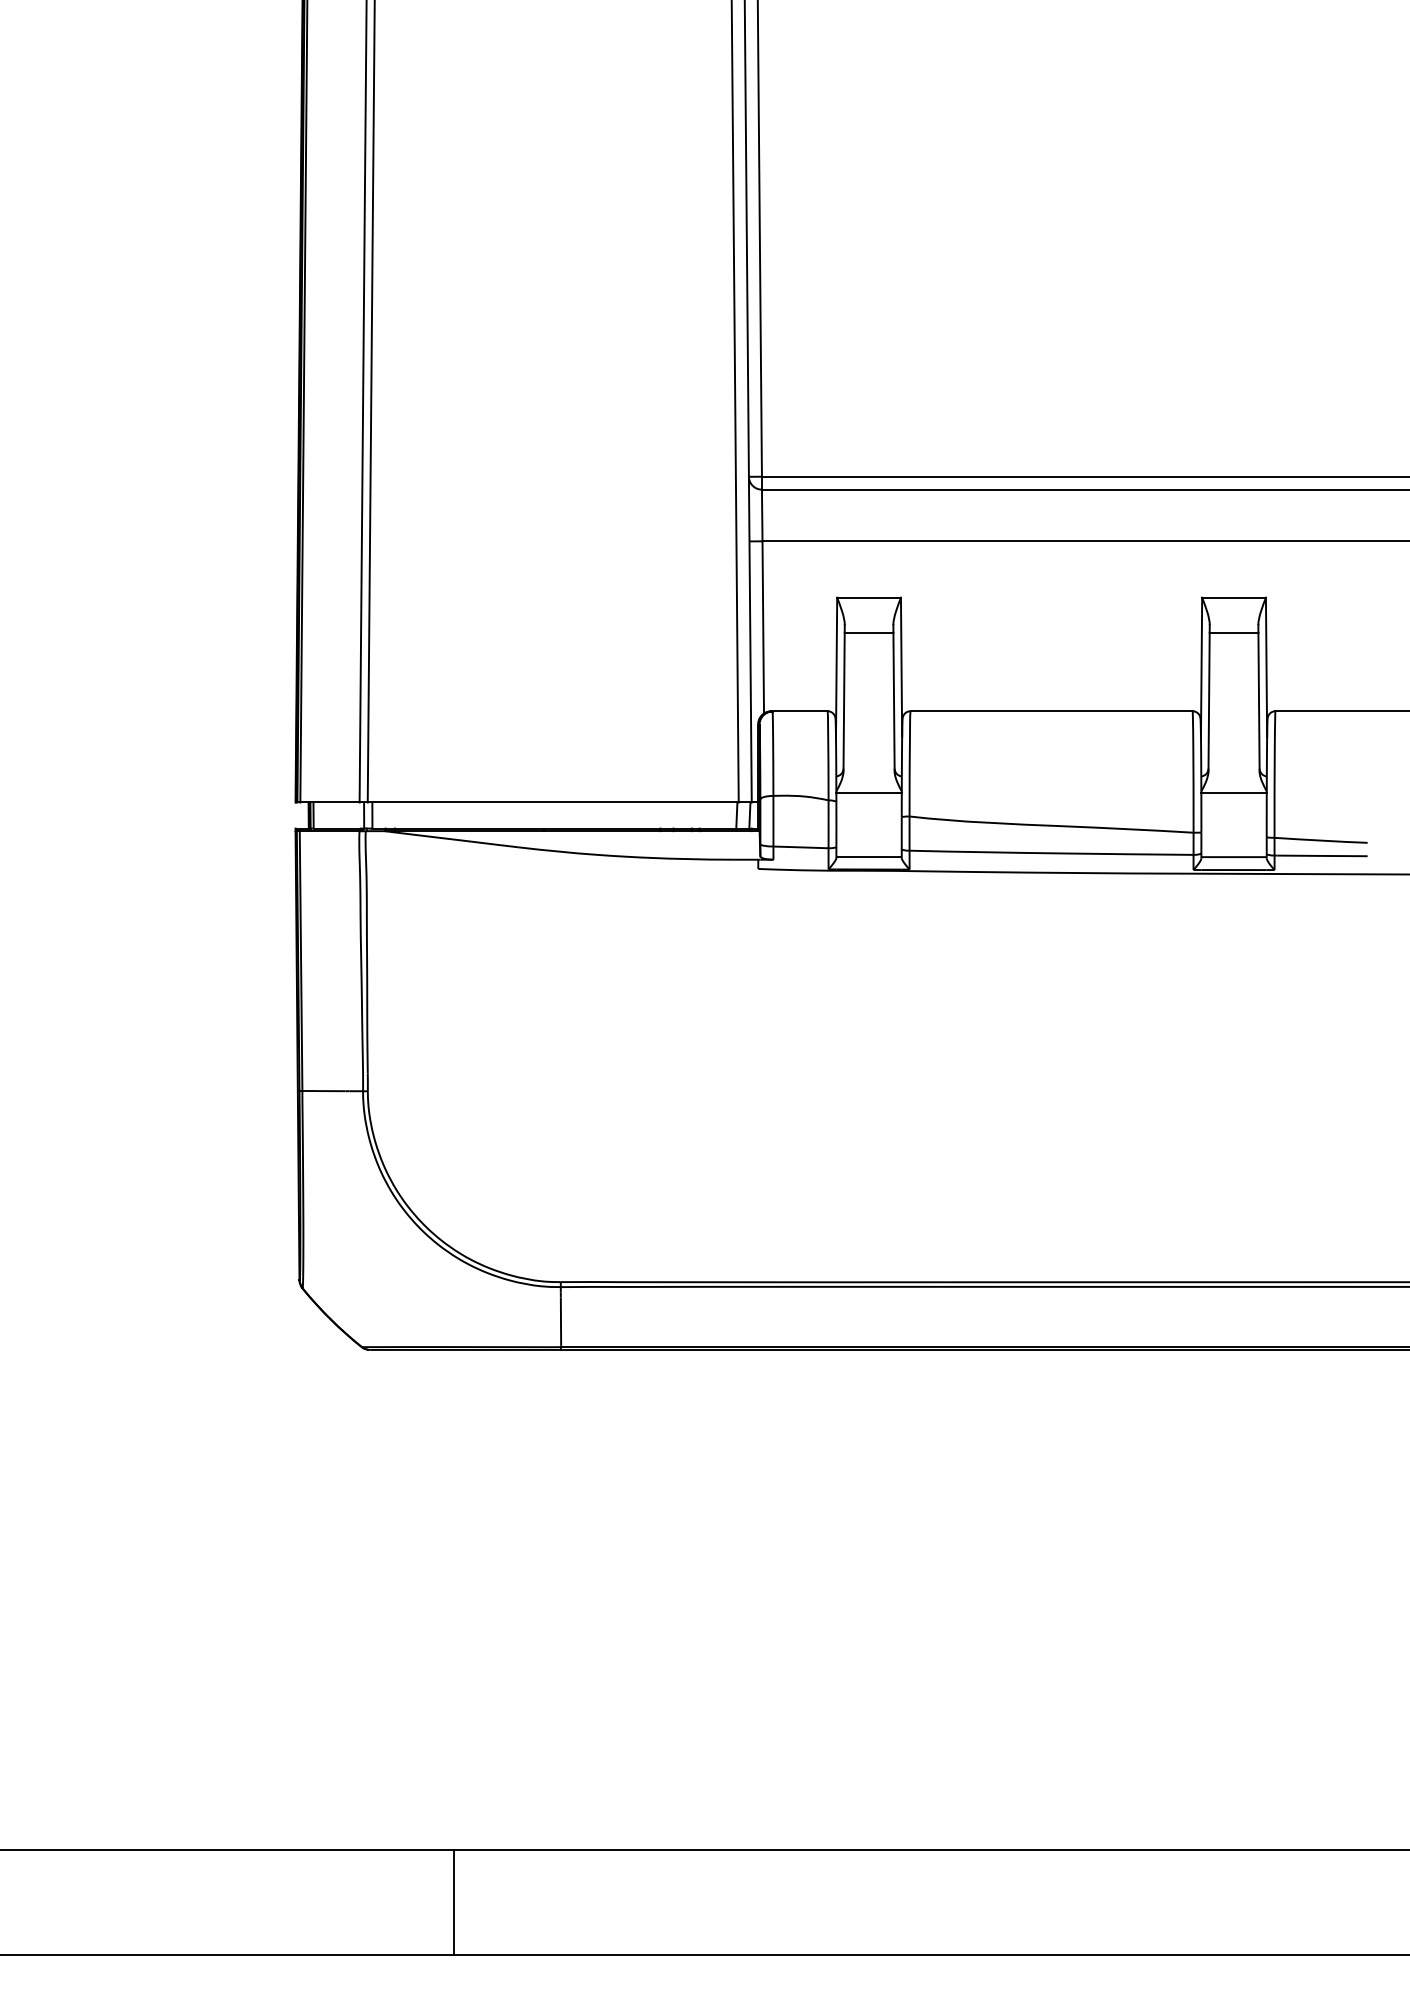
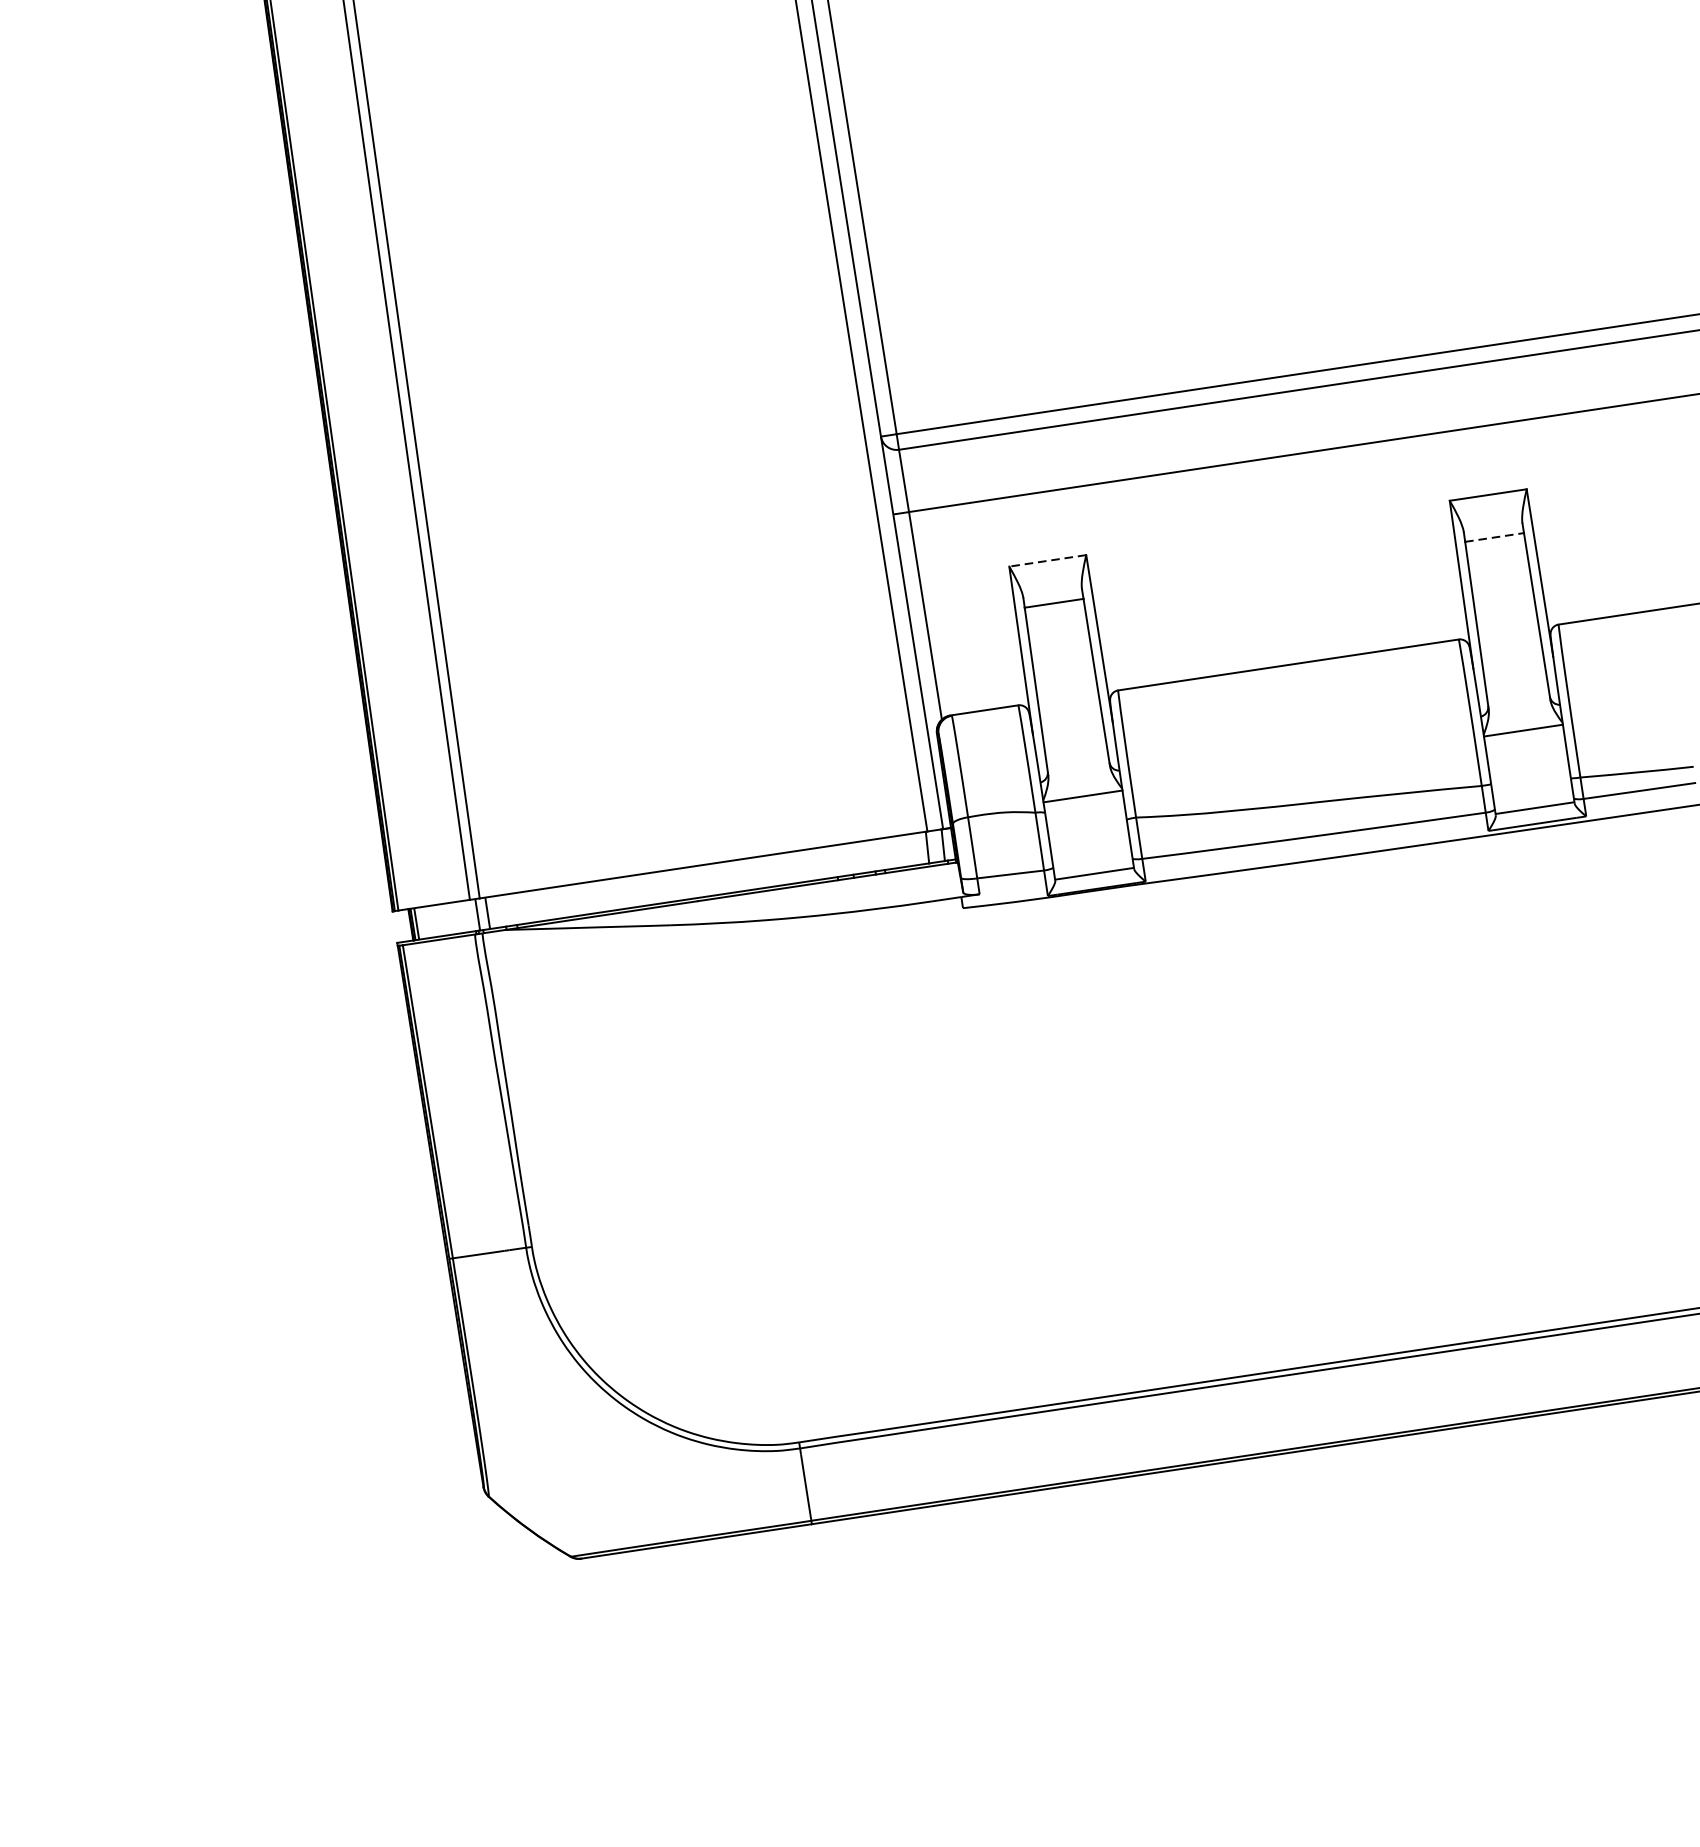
line: (869, 597) -> (1048, 560), solid -> dashed
line: (1234, 632) -> (1495, 536), solid -> dashed

